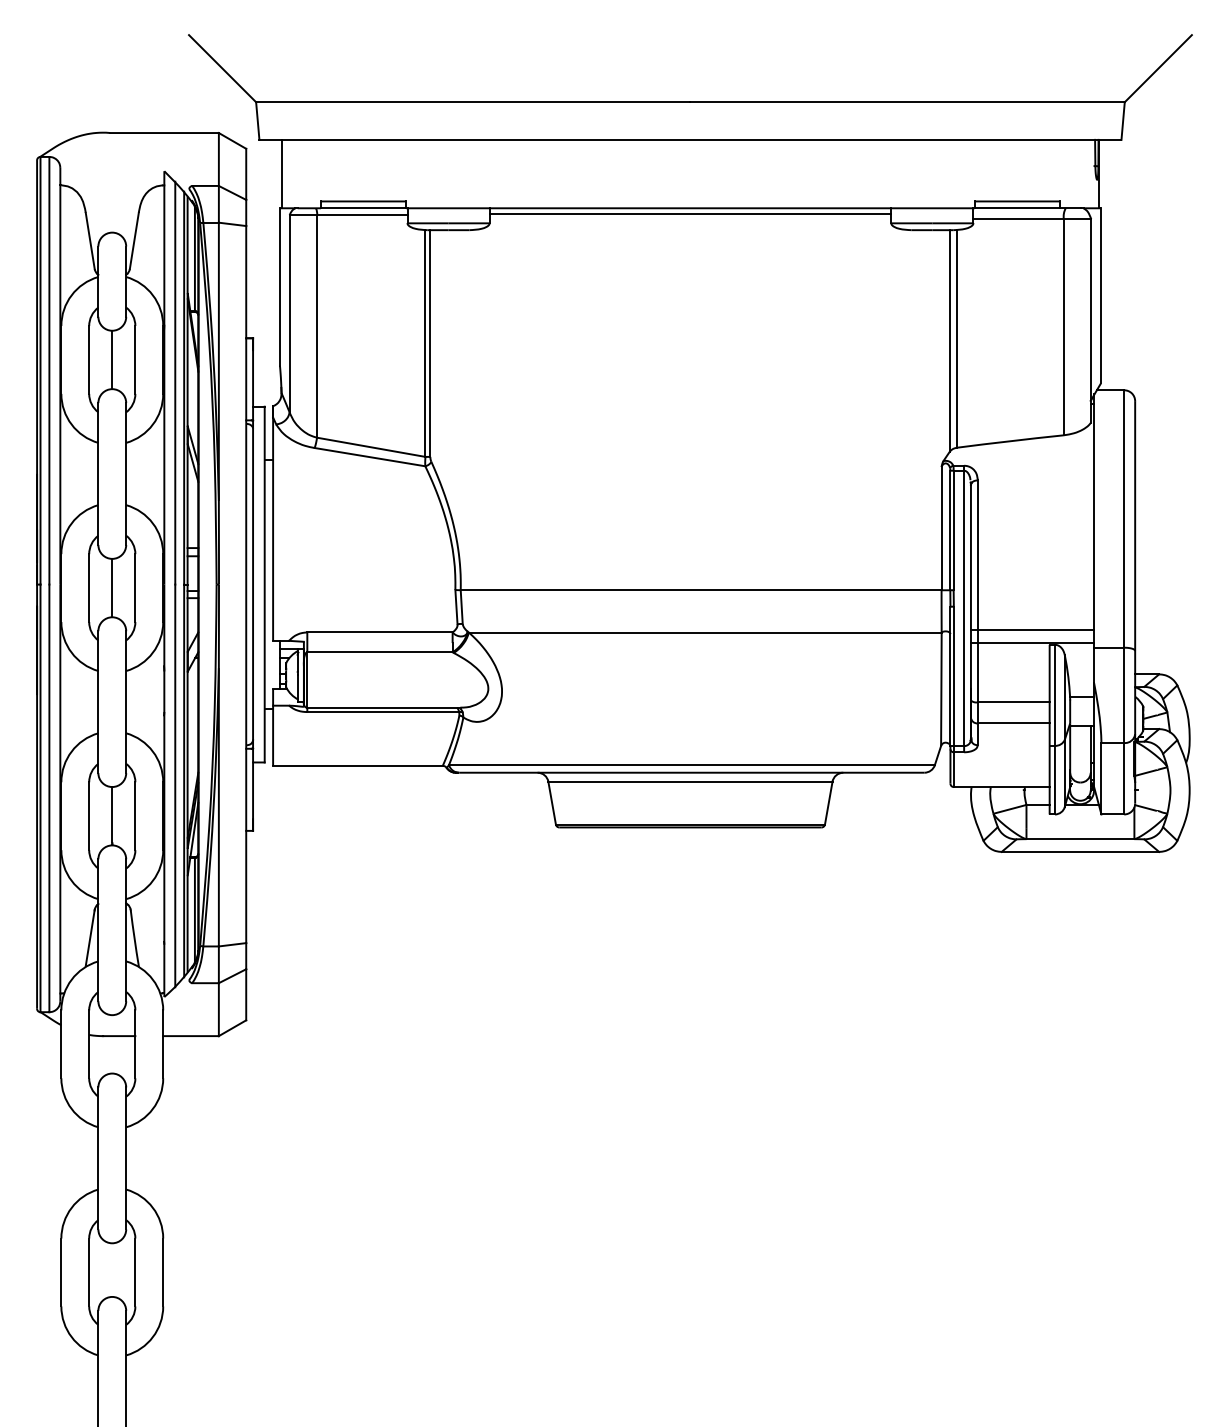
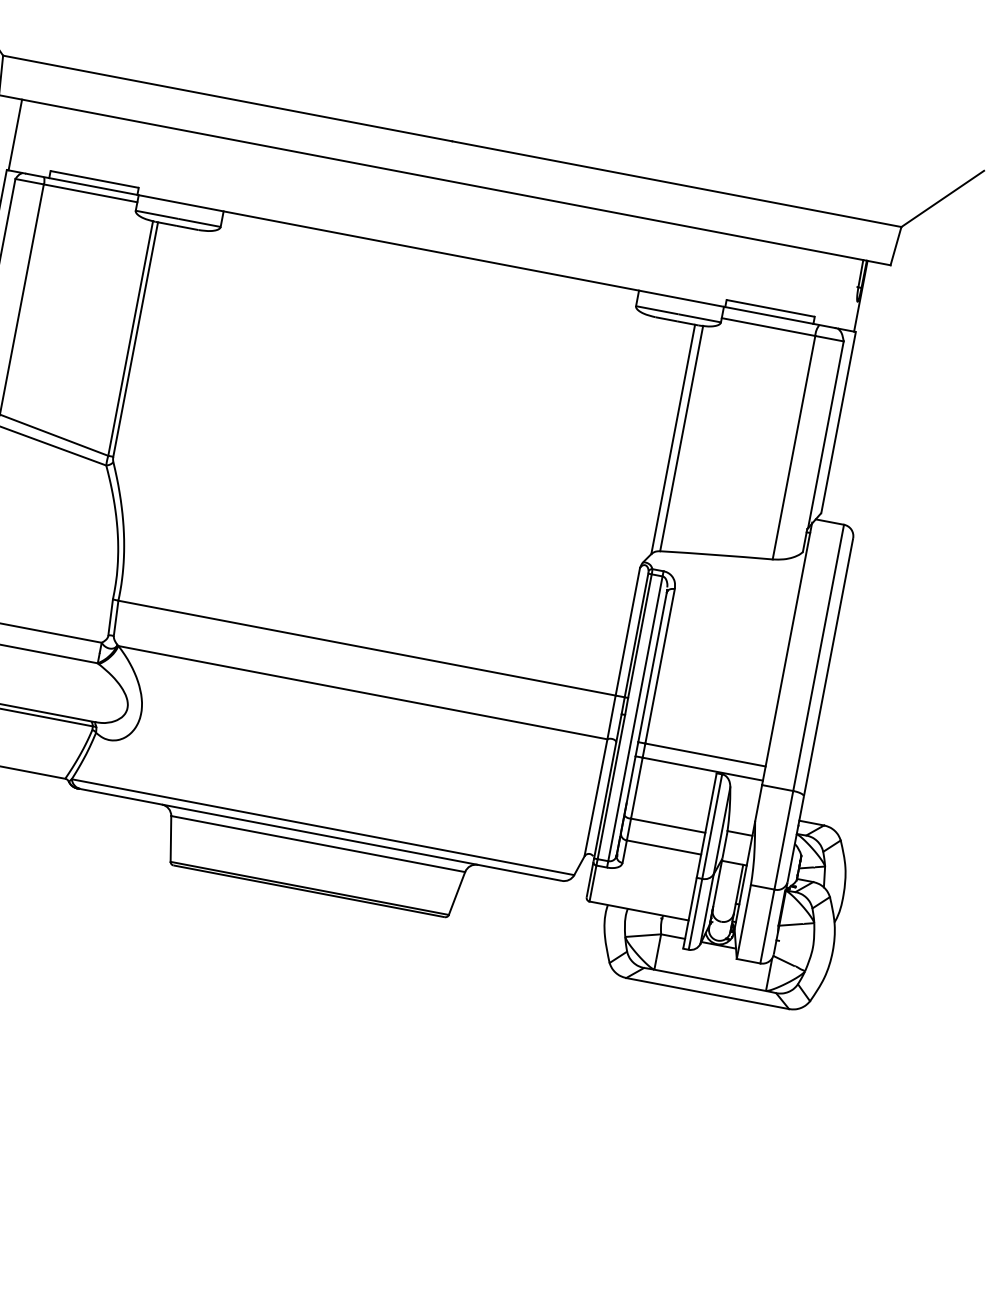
line: (690, 213) -> (430, 256), removed

